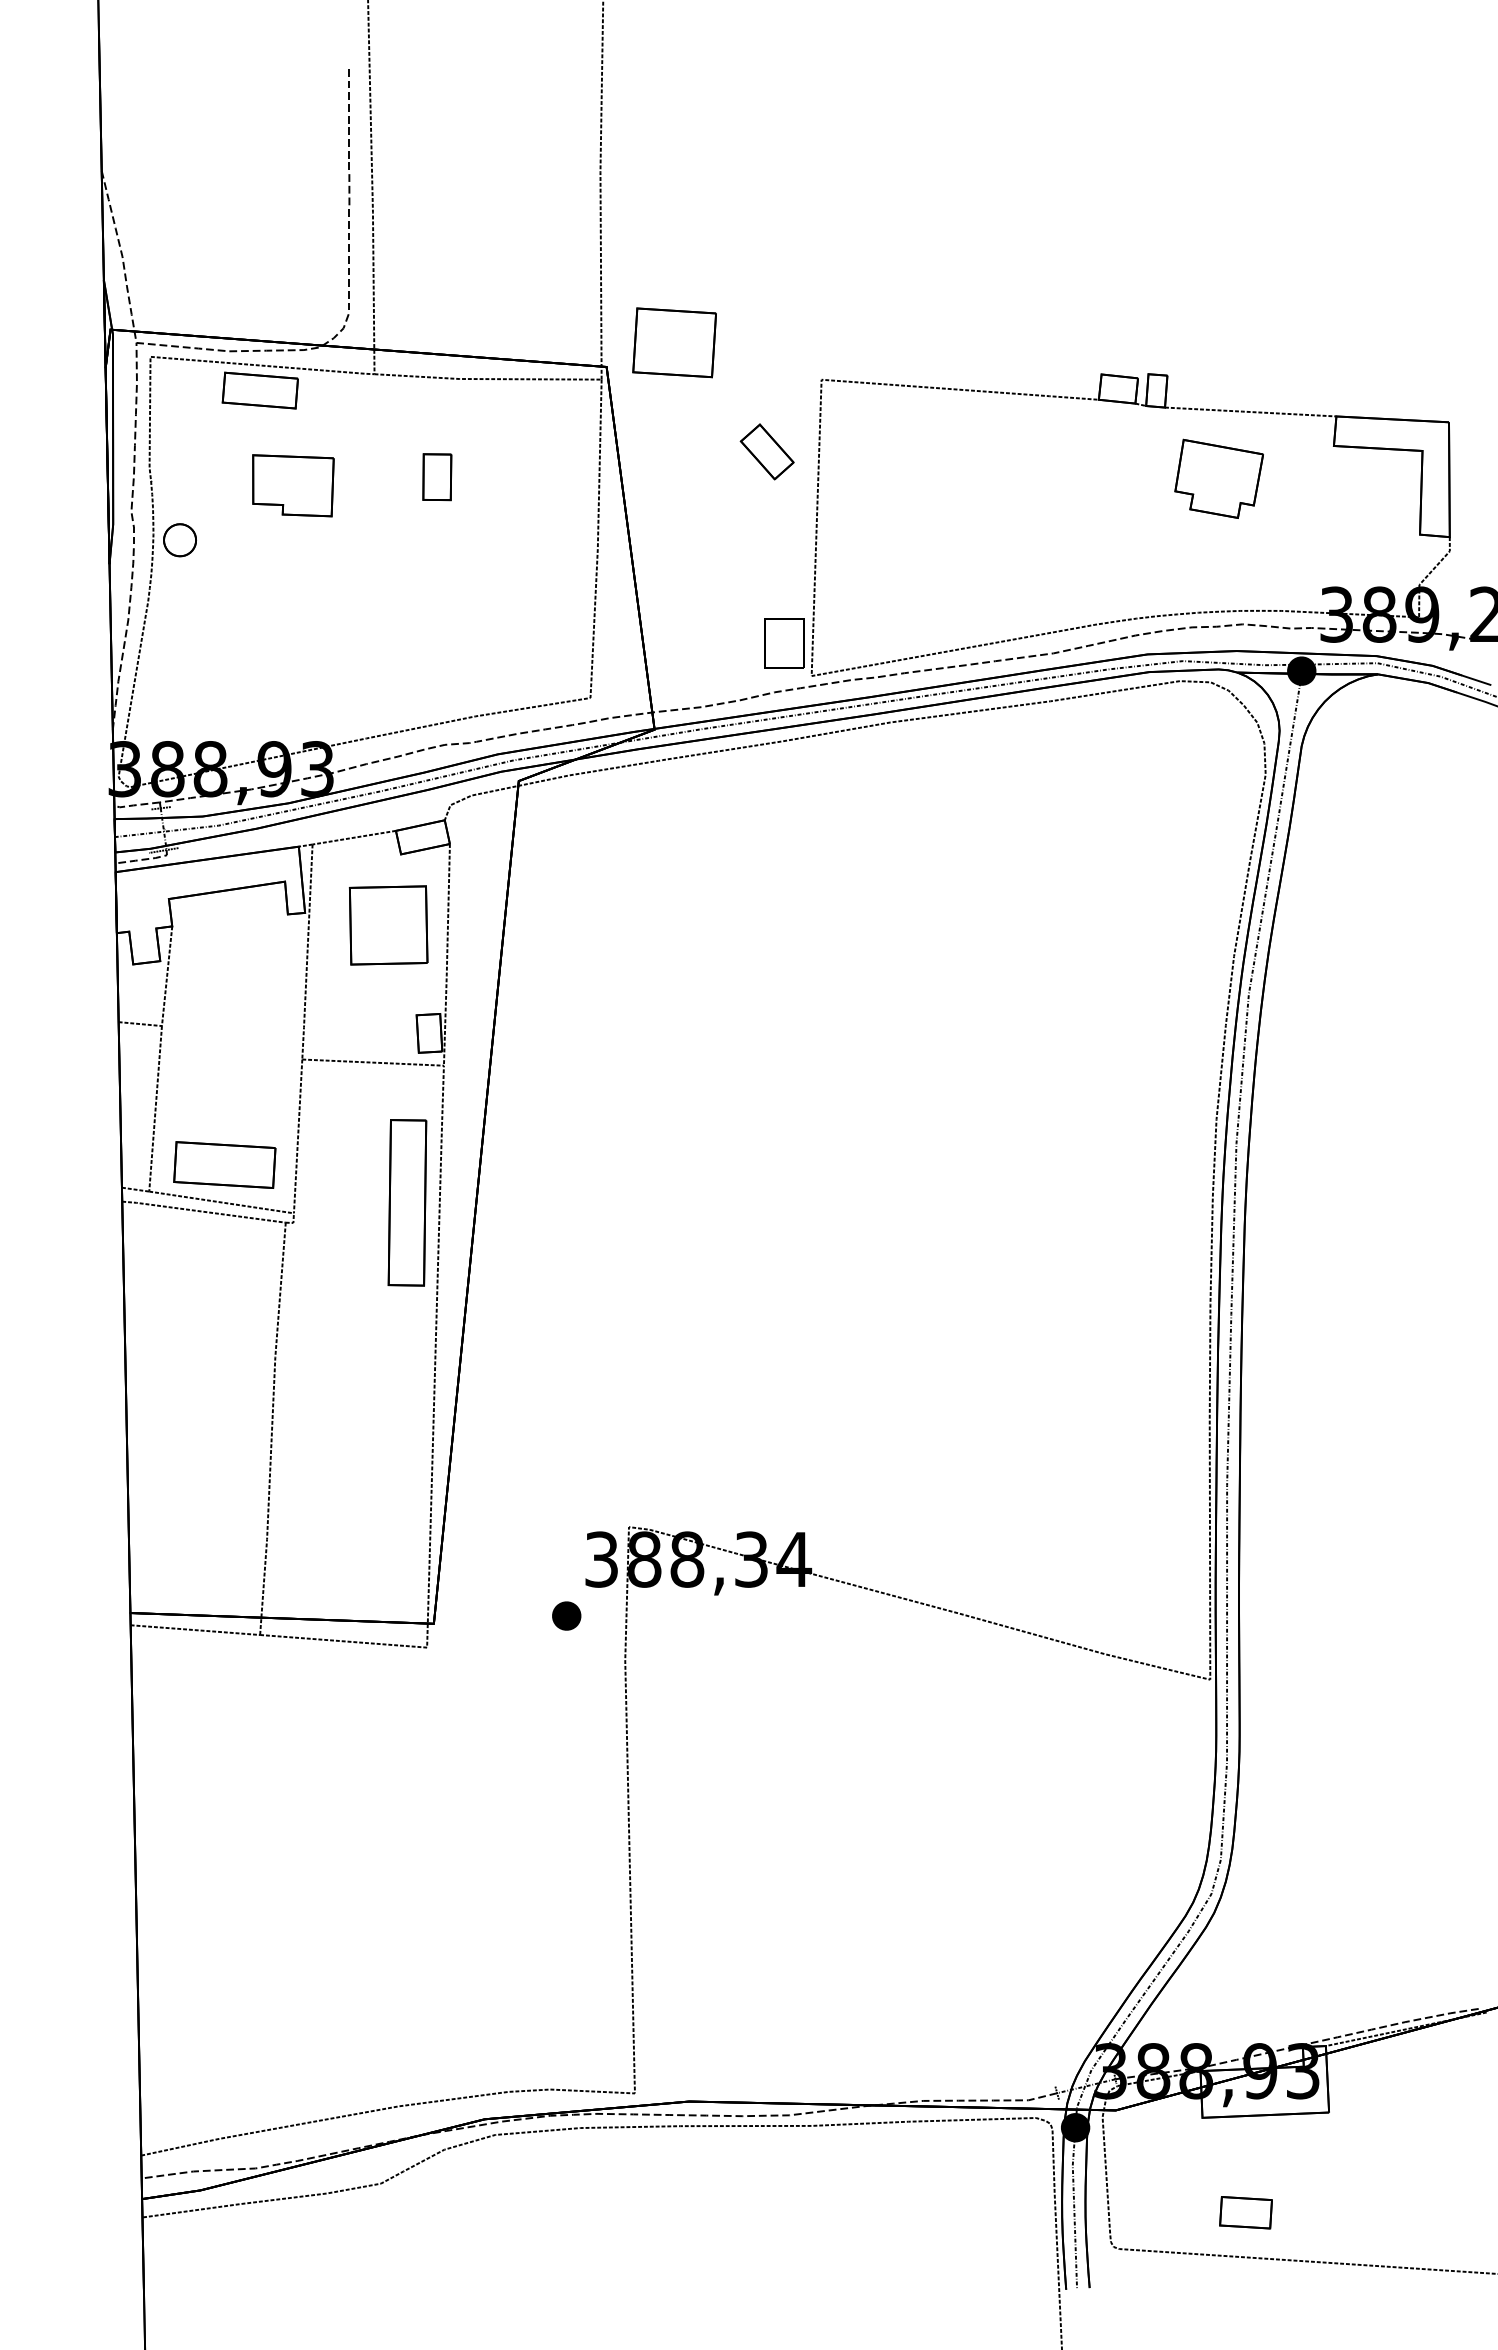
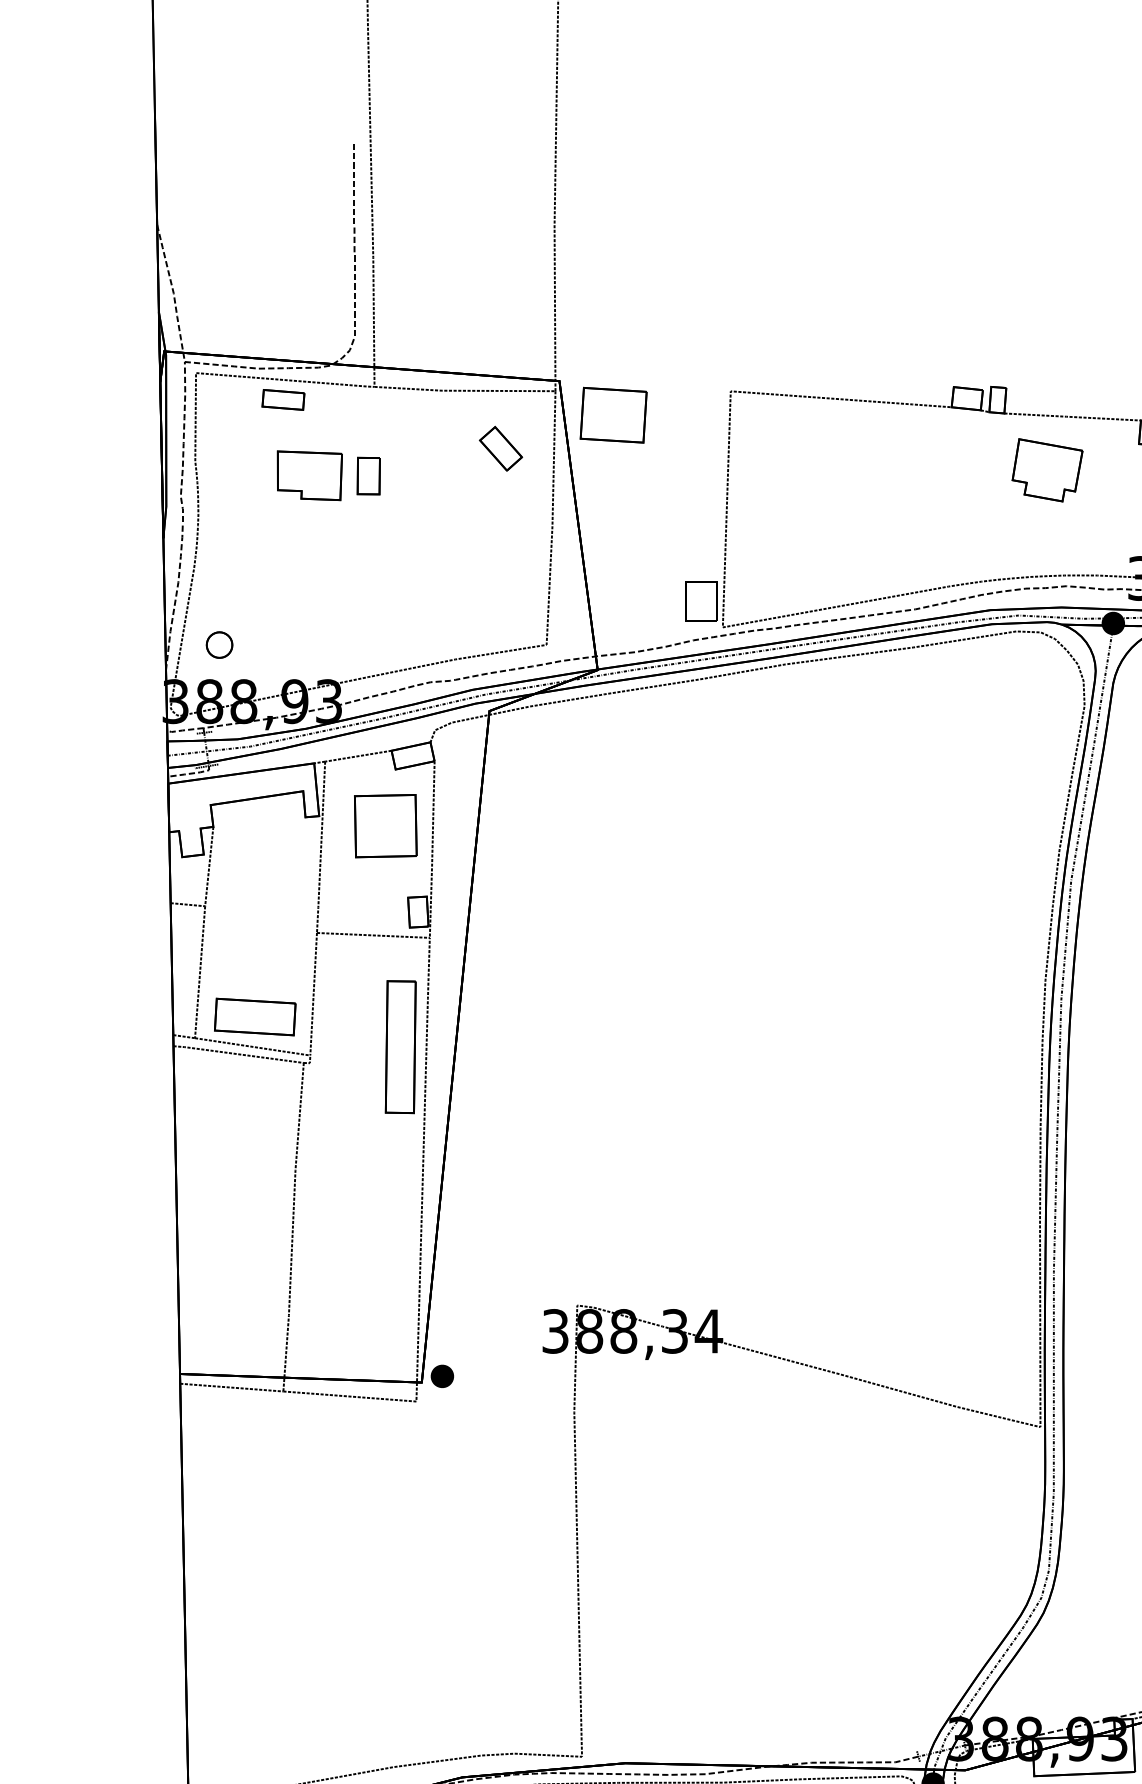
part: (674, 342) -> (613, 415), moved
part: (259, 390) -> (282, 399), size x0.7
part: (766, 451) -> (500, 448), moved
part: (437, 477) -> (368, 476), moved
part: (179, 540) -> (219, 645), moved
part: (566, 1615) -> (442, 1375), moved

